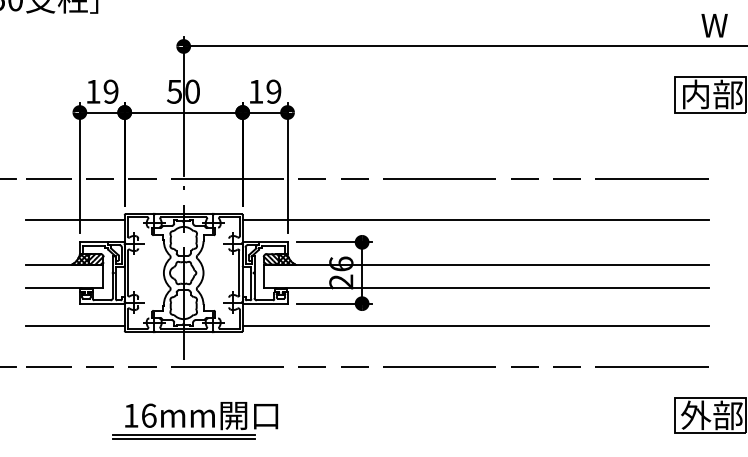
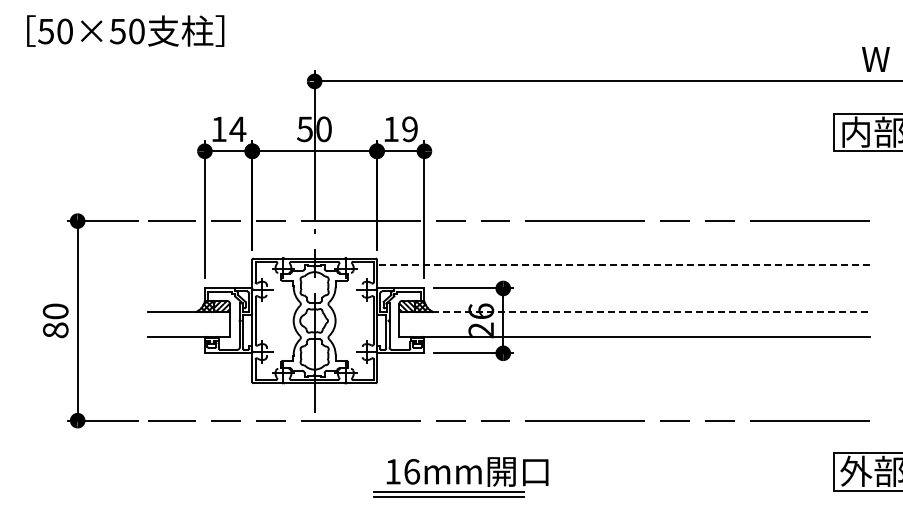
text: (110, 91) -> (237, 129), 19 -> 14
line: (74, 219) -> (199, 264), removed
line: (474, 219) -> (622, 264), solid -> dashed
line: (487, 264) -> (635, 311), solid -> dashed
line: (74, 326) -> (199, 377), removed
line: (475, 326) -> (623, 377), removed
part: (194, 421) -> (460, 477), moved

